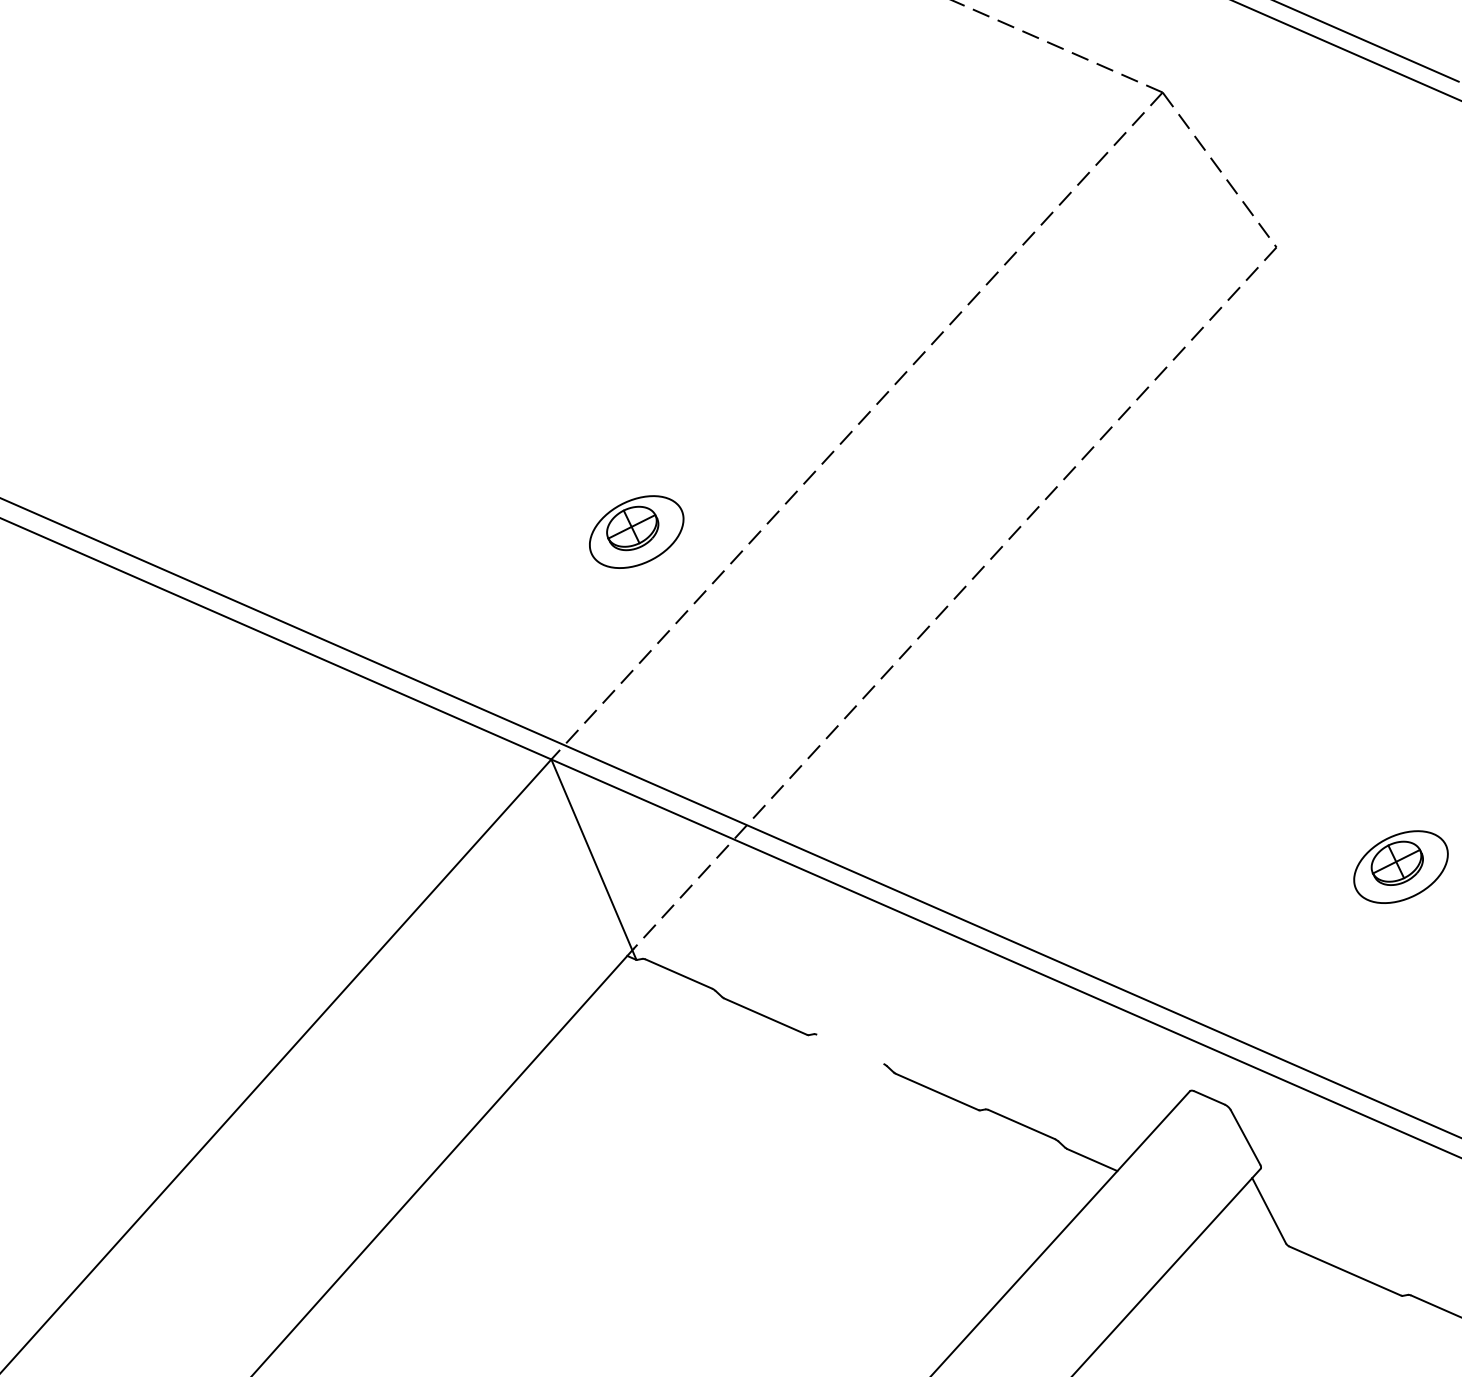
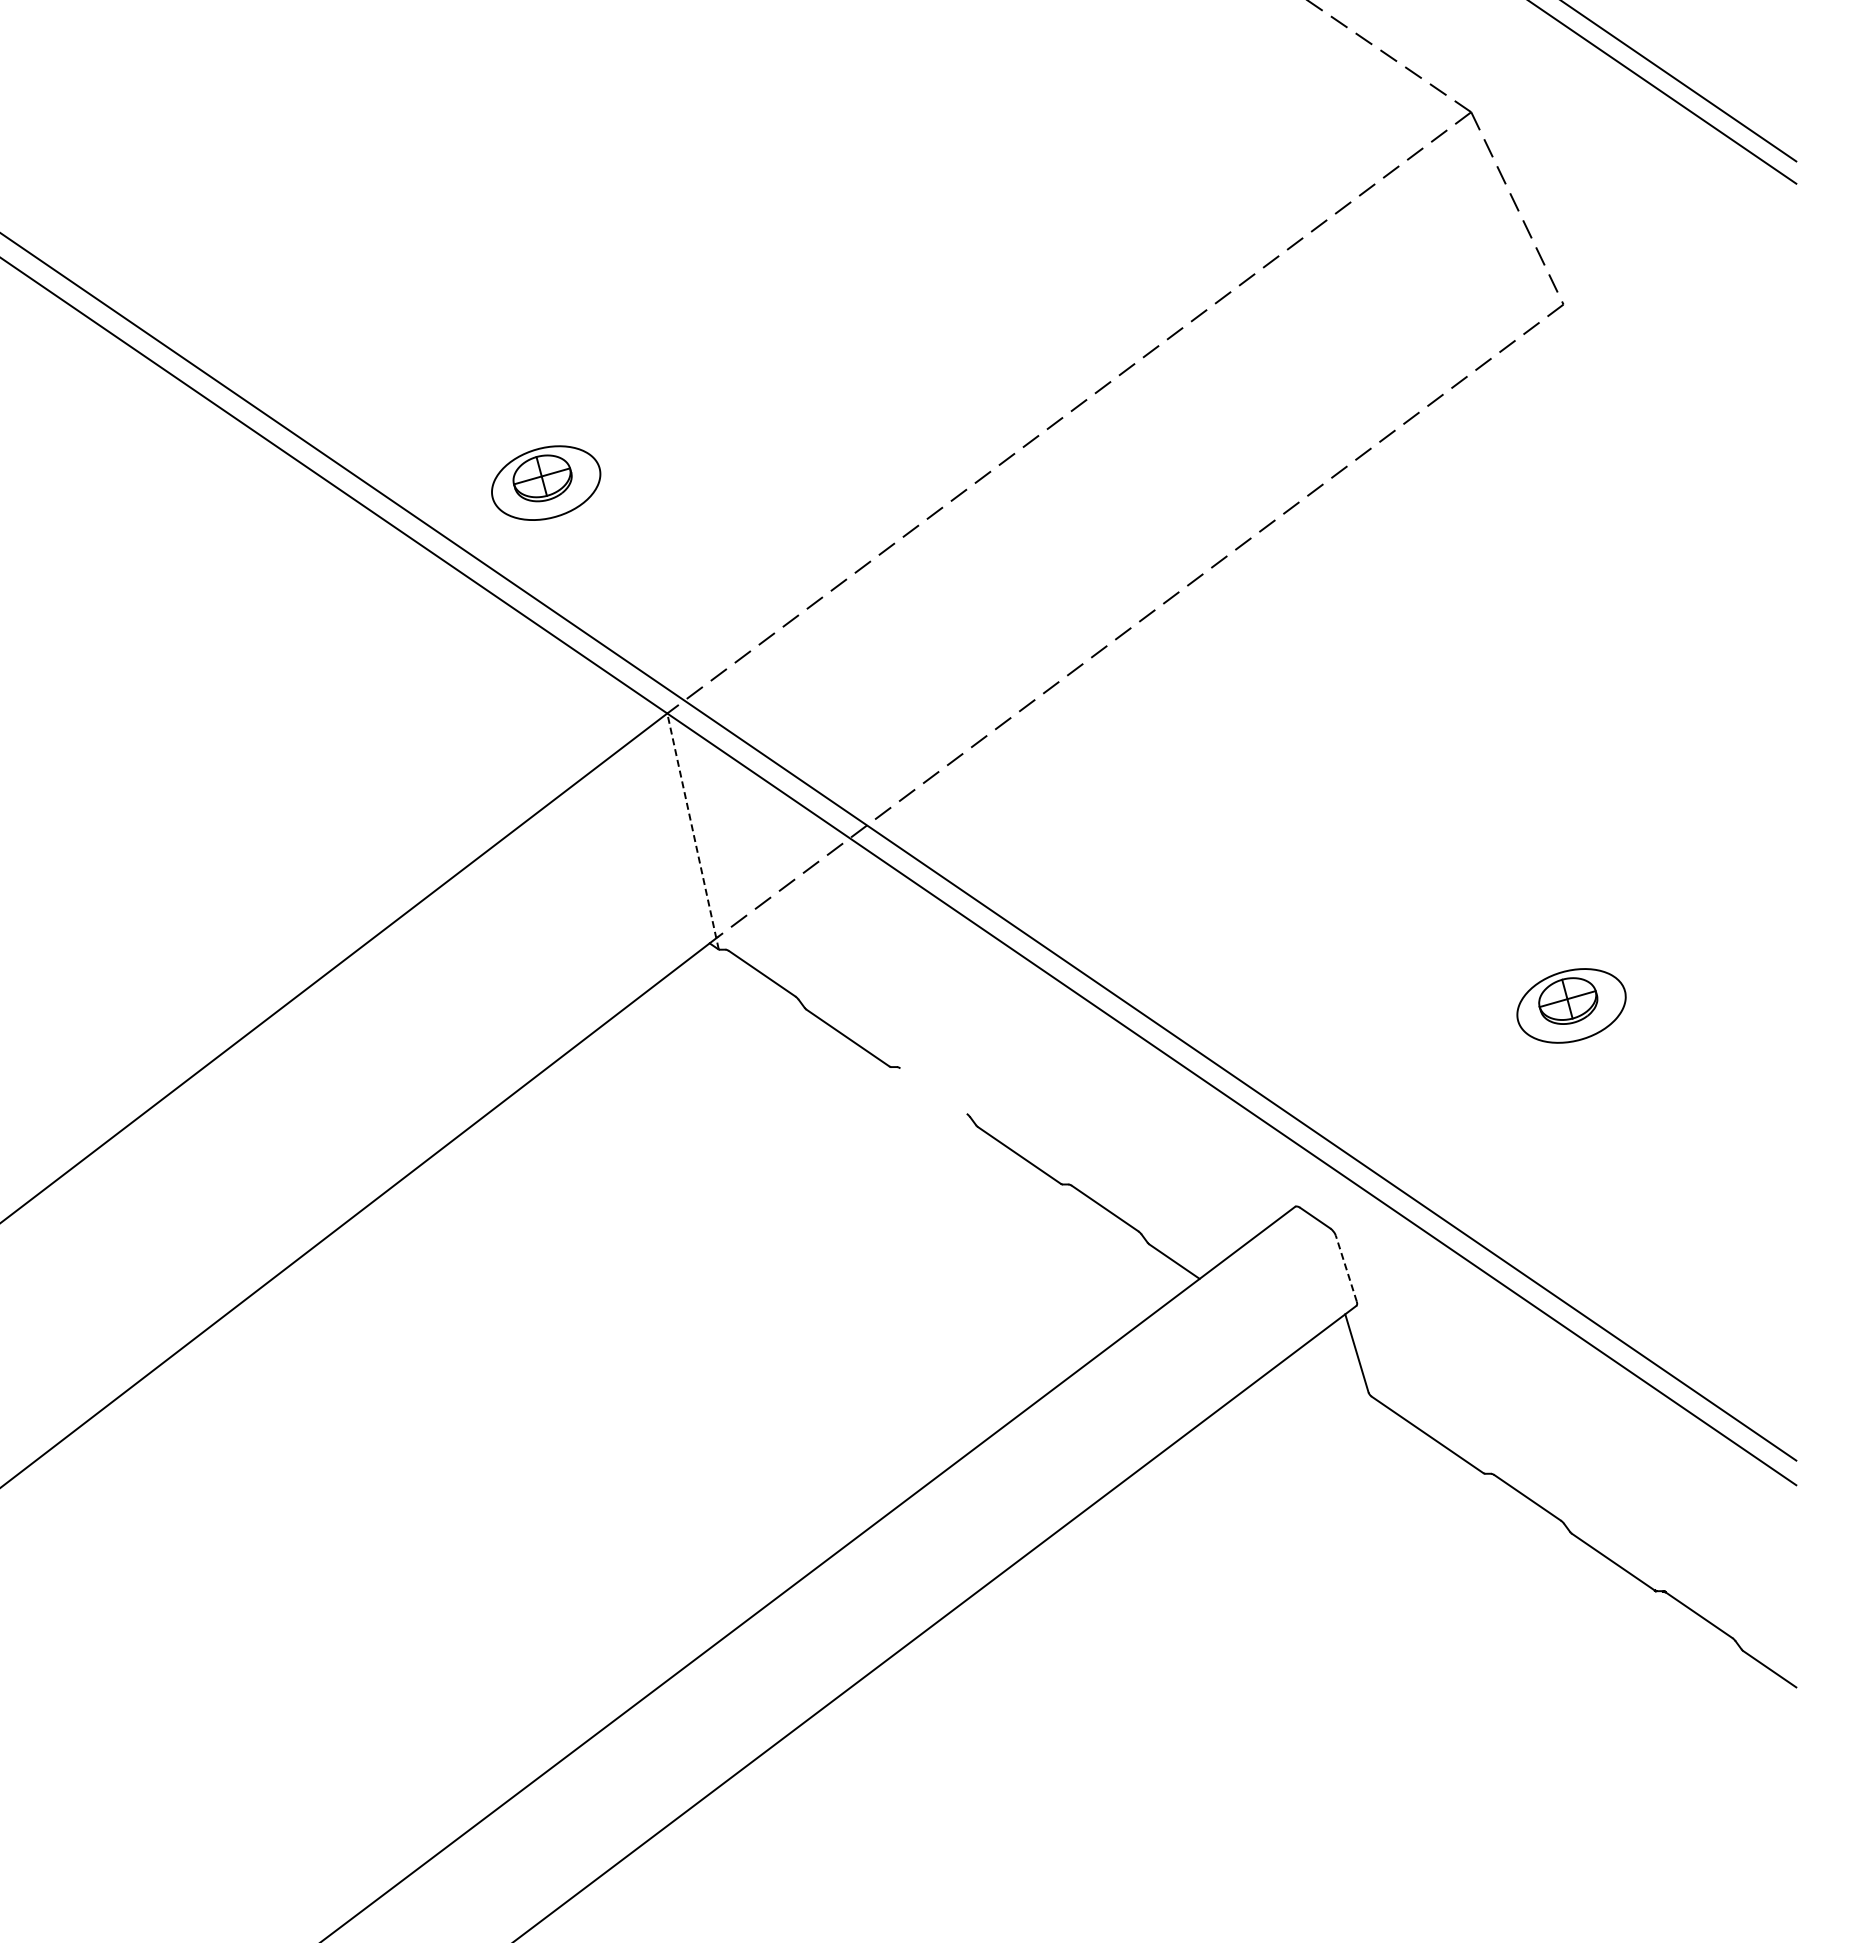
part: (636, 531) -> (546, 482), moved
line: (594, 859) -> (693, 831), solid -> dashed
line: (1245, 1137) -> (1346, 1268), solid -> dashed

